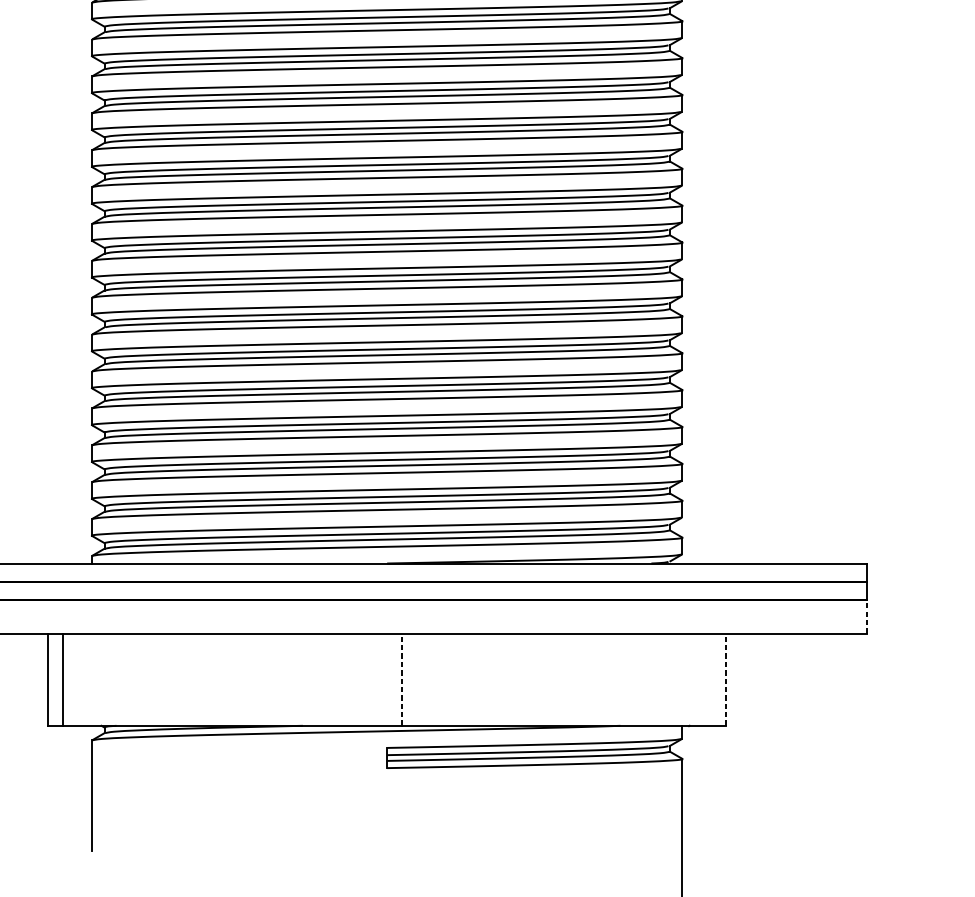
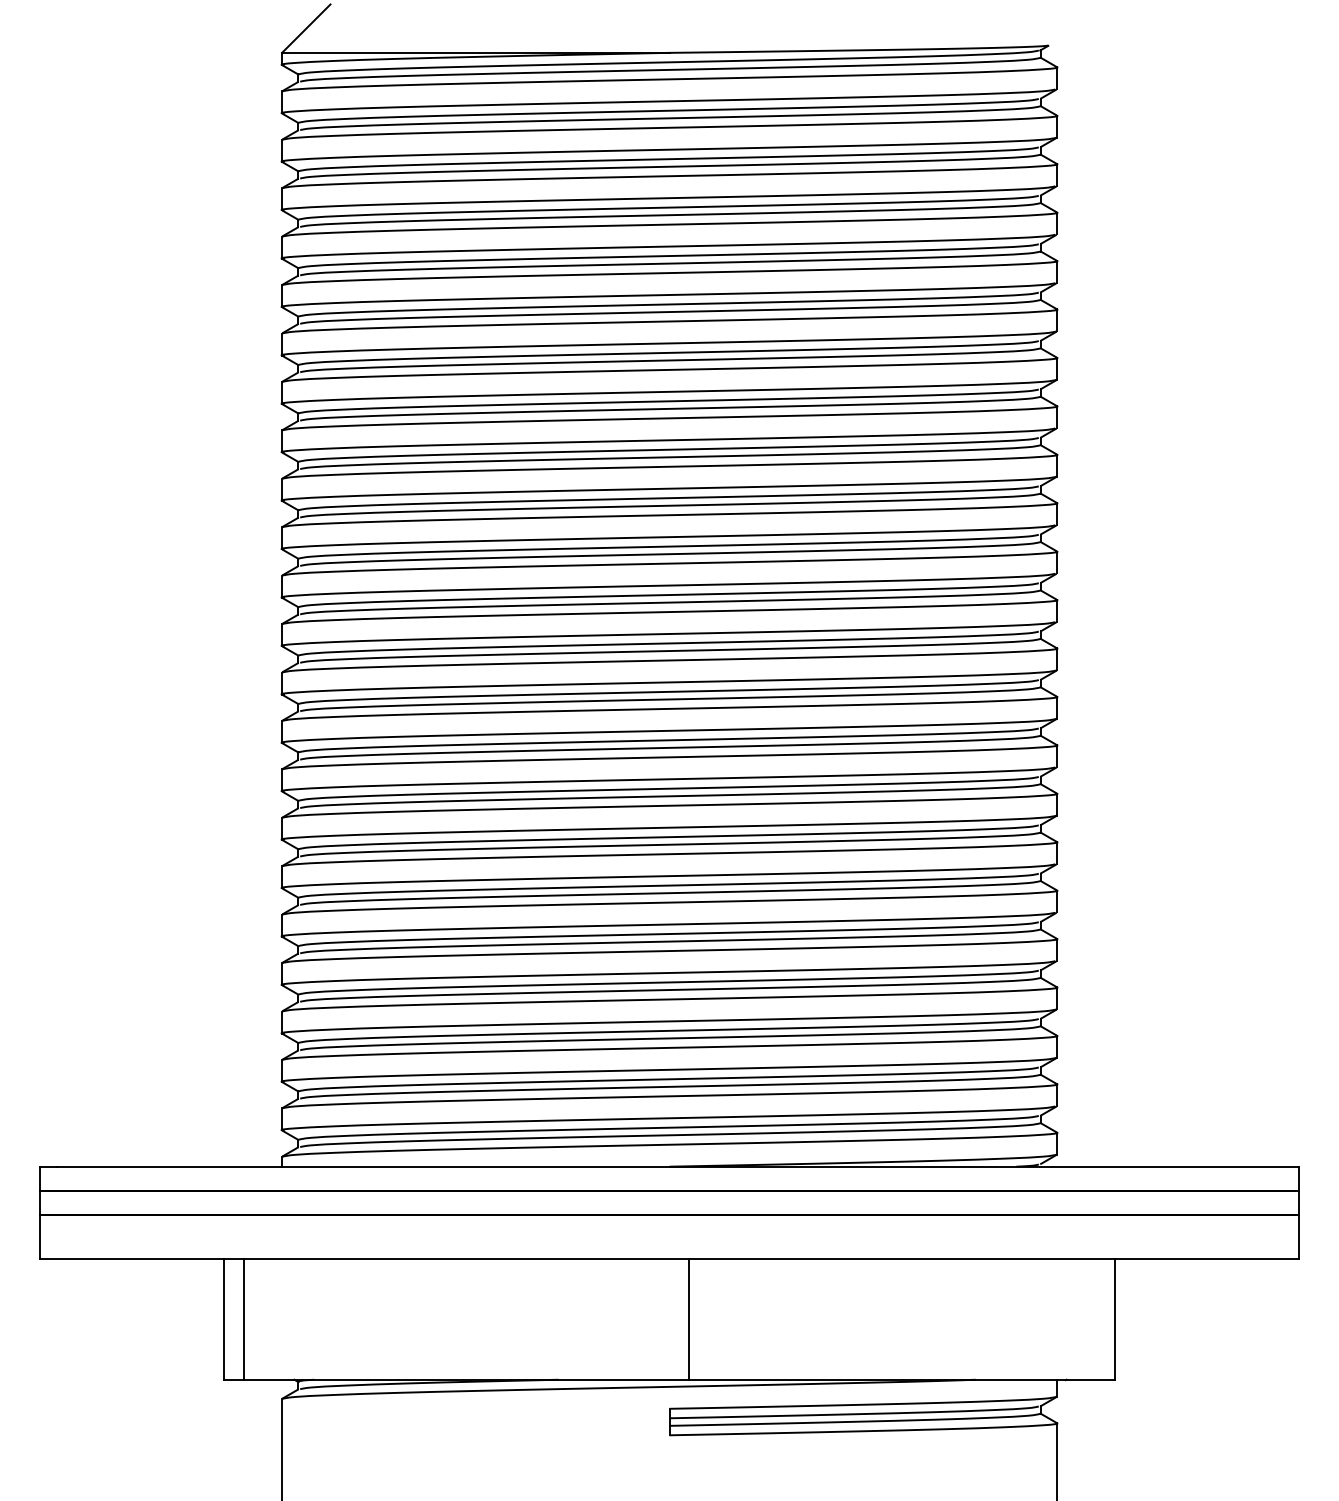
line: (867, 616) -> (1299, 1236), dashed -> solid
line: (402, 679) -> (689, 1319), dashed -> solid
line: (726, 679) -> (1114, 1319), dashed -> solid

